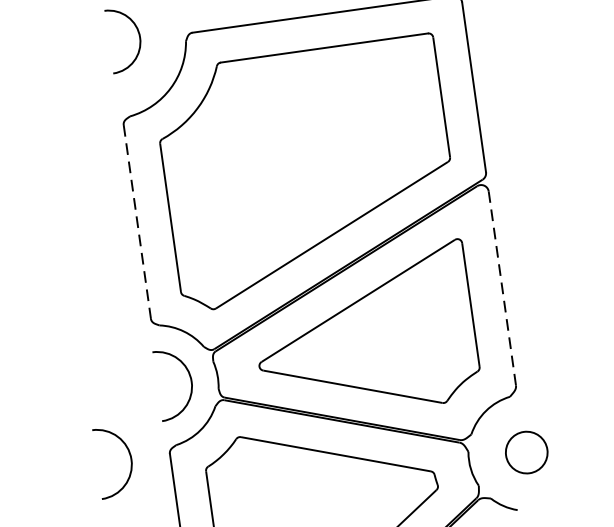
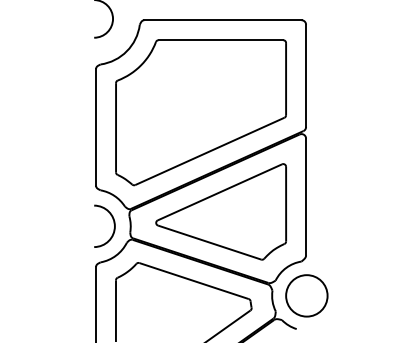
line: (138, 222) -> (96, 127), dashed -> solid
line: (502, 287) -> (306, 196), dashed -> solid
circle: (526, 452) -> (306, 295), size x1.67
arc: (128, 455) -> (71, 264), removed

